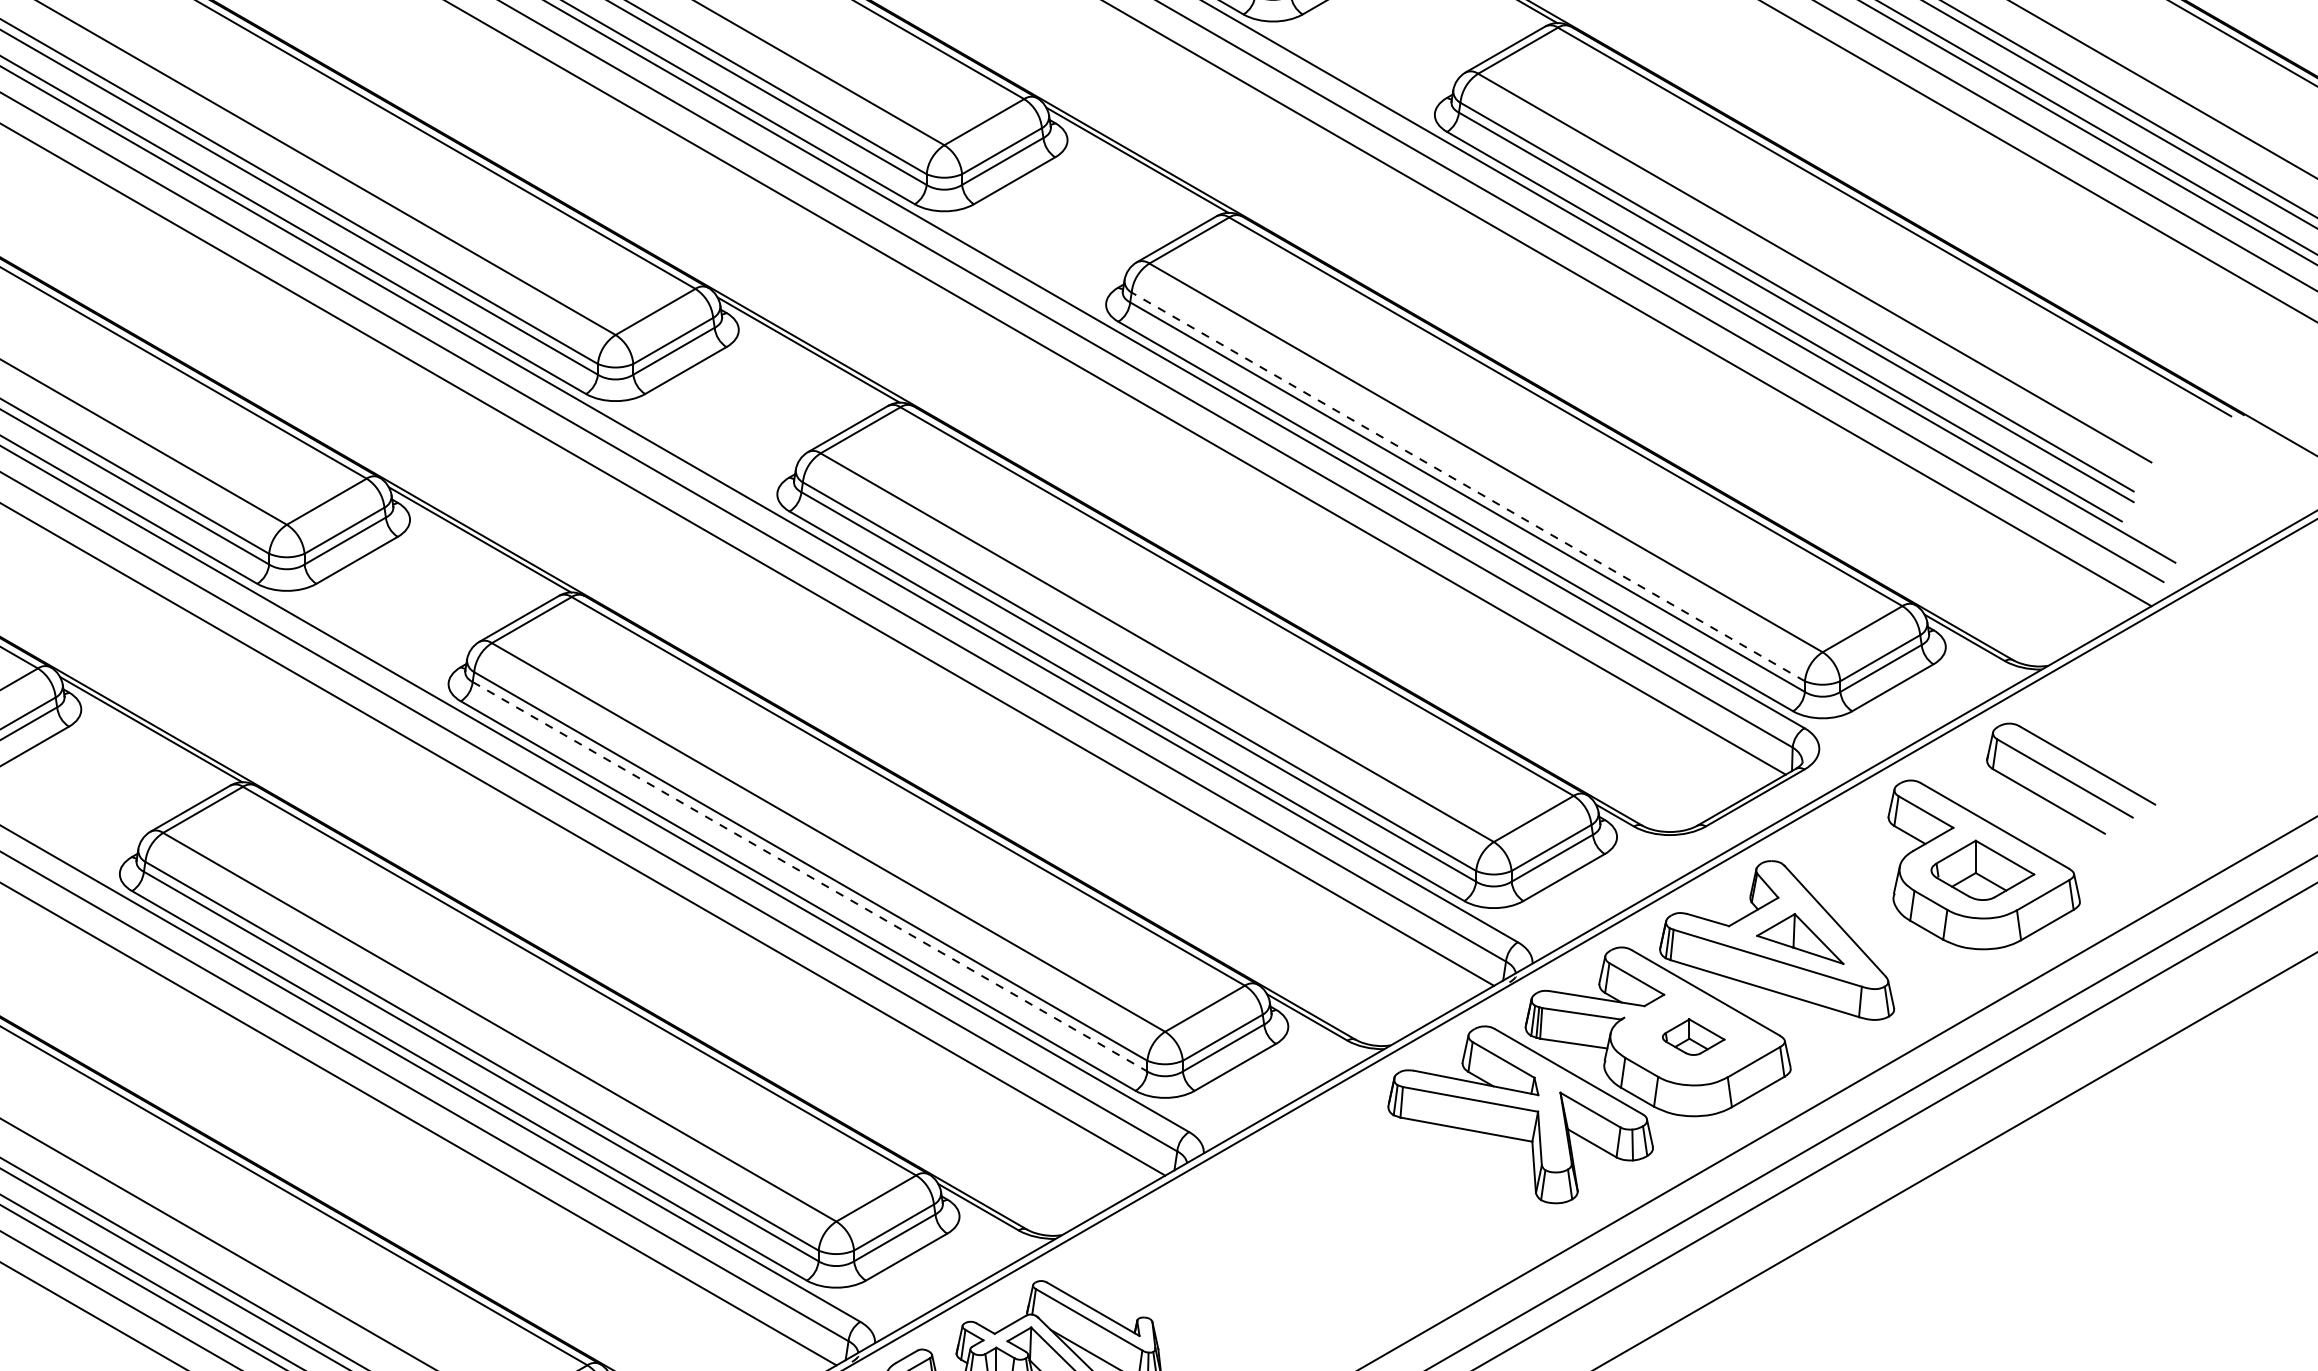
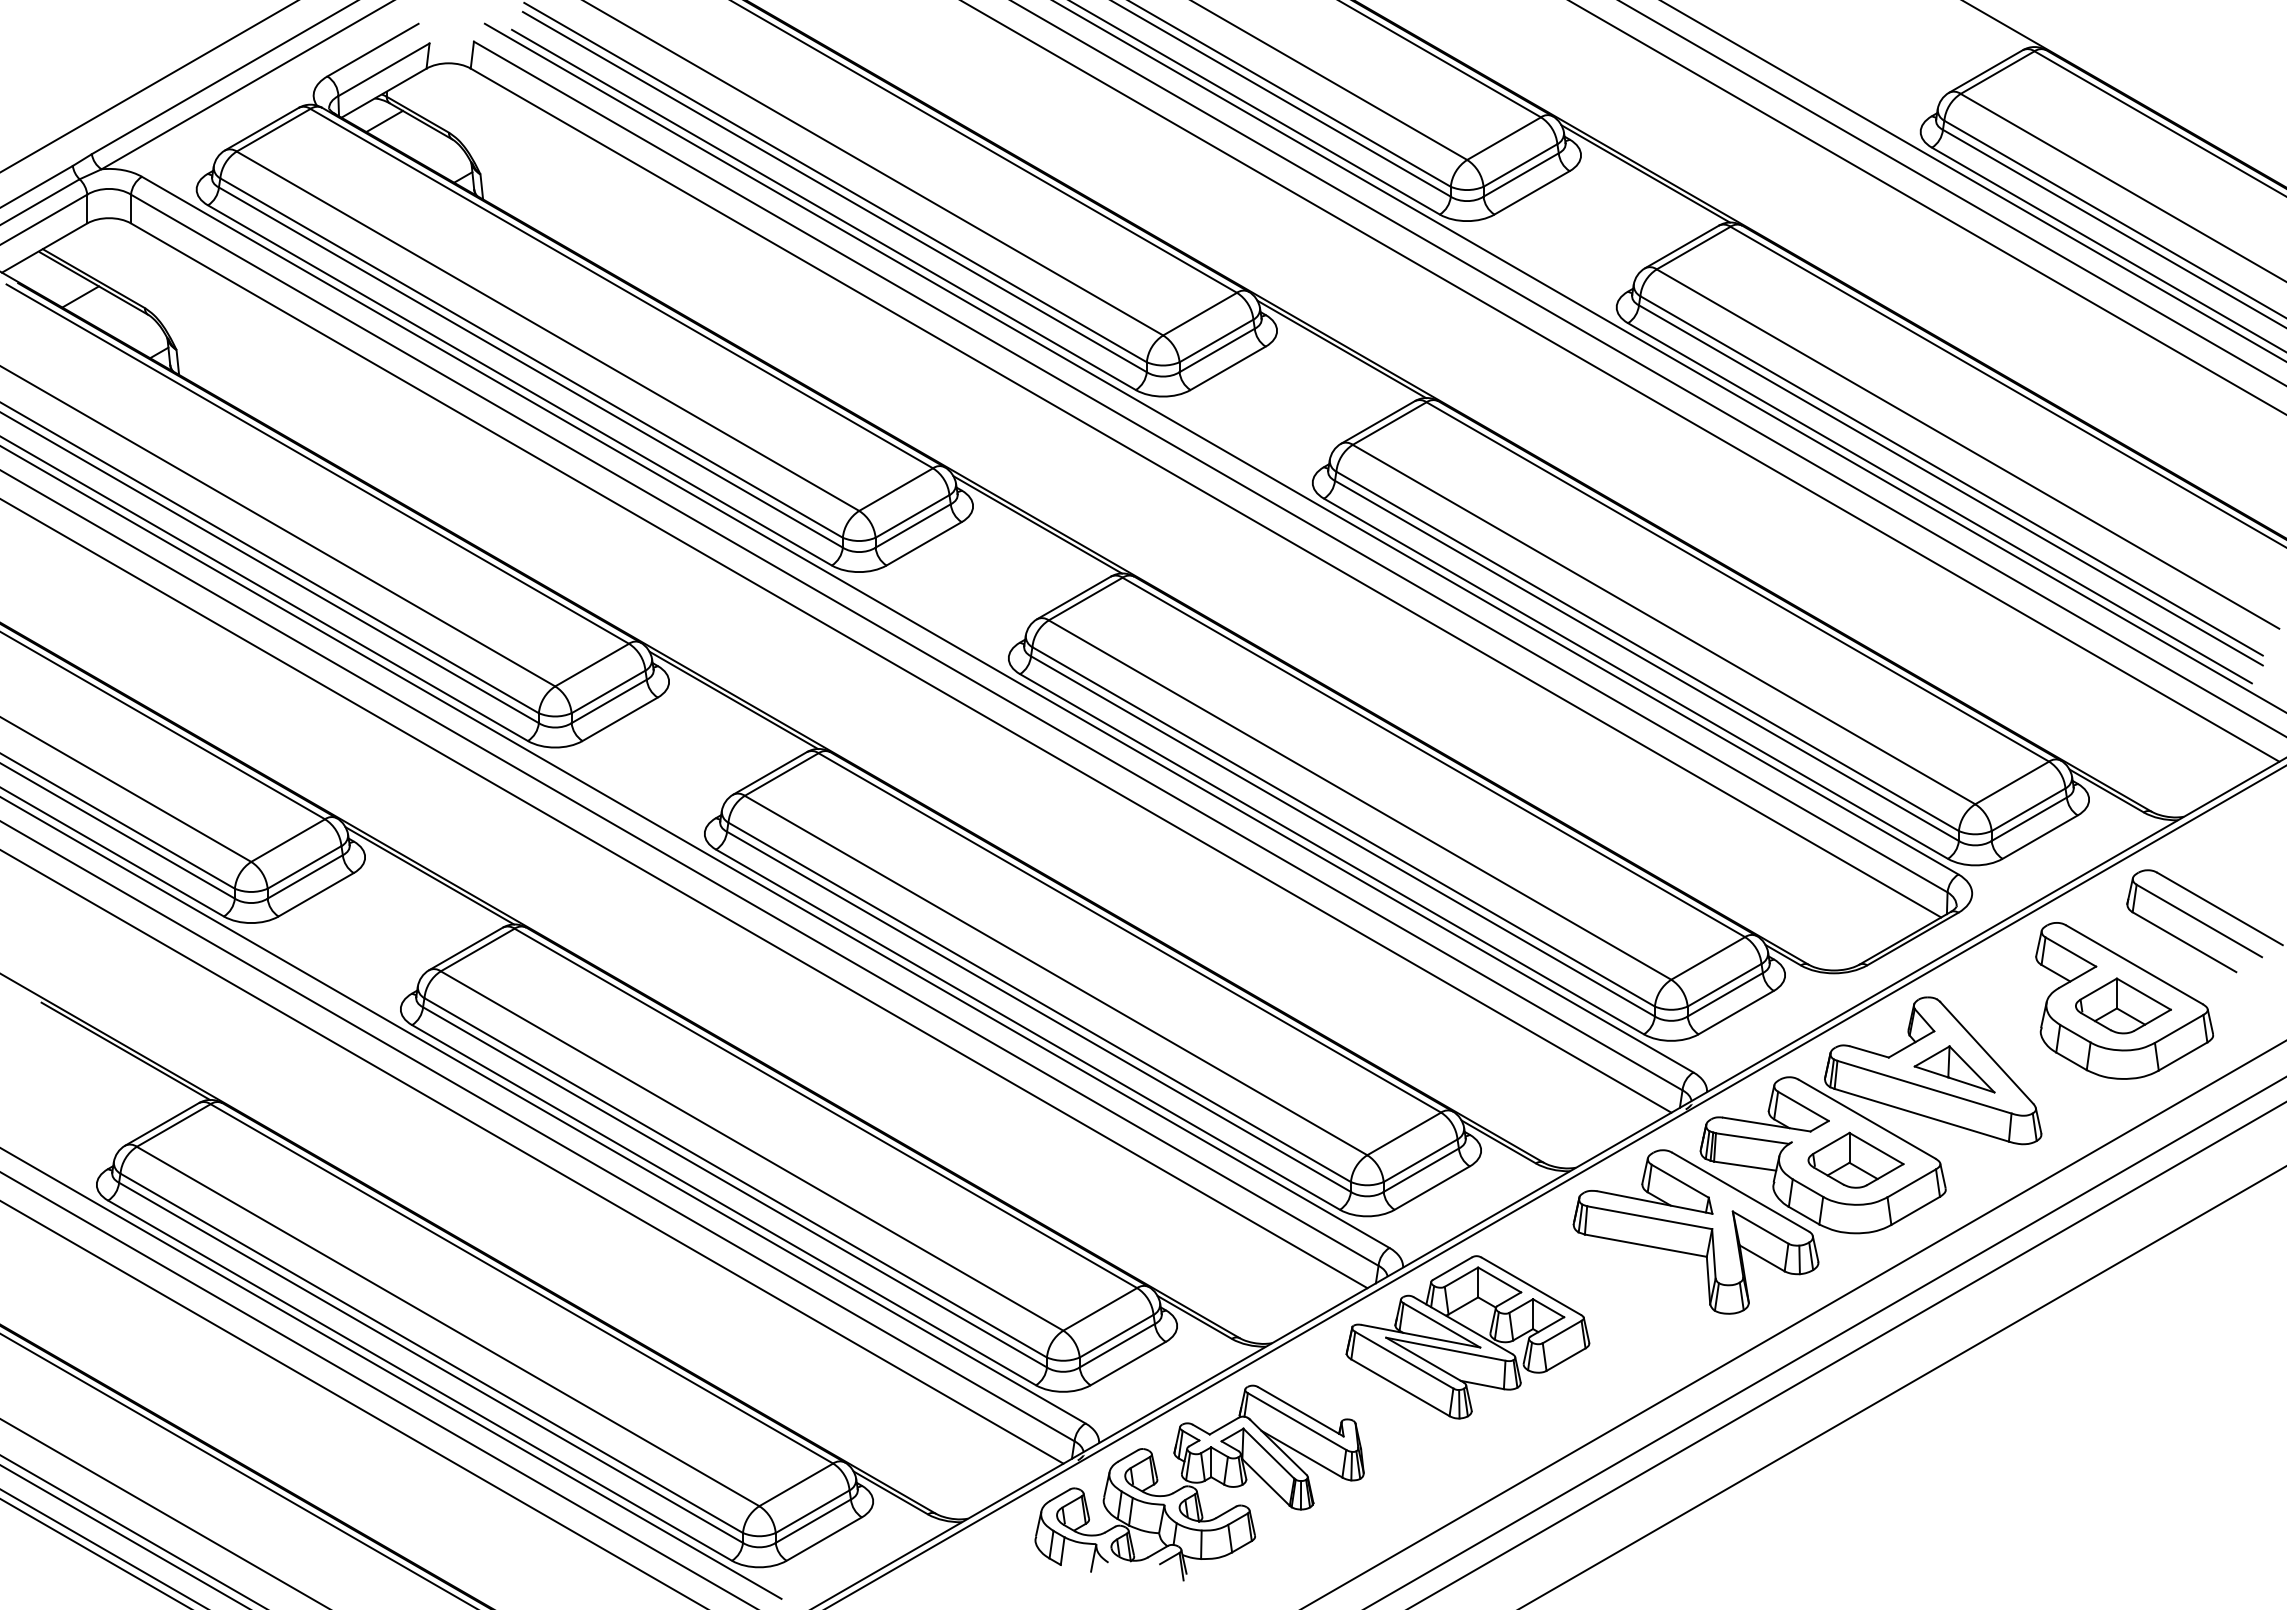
line: (1468, 487) -> (1647, 651), dashed -> solid
line: (810, 877) -> (1039, 1012), dashed -> solid
part: (1693, 1036) -> (1855, 1159), size x1.67
part: (1273, 1228) -> (1467, 1337), added

